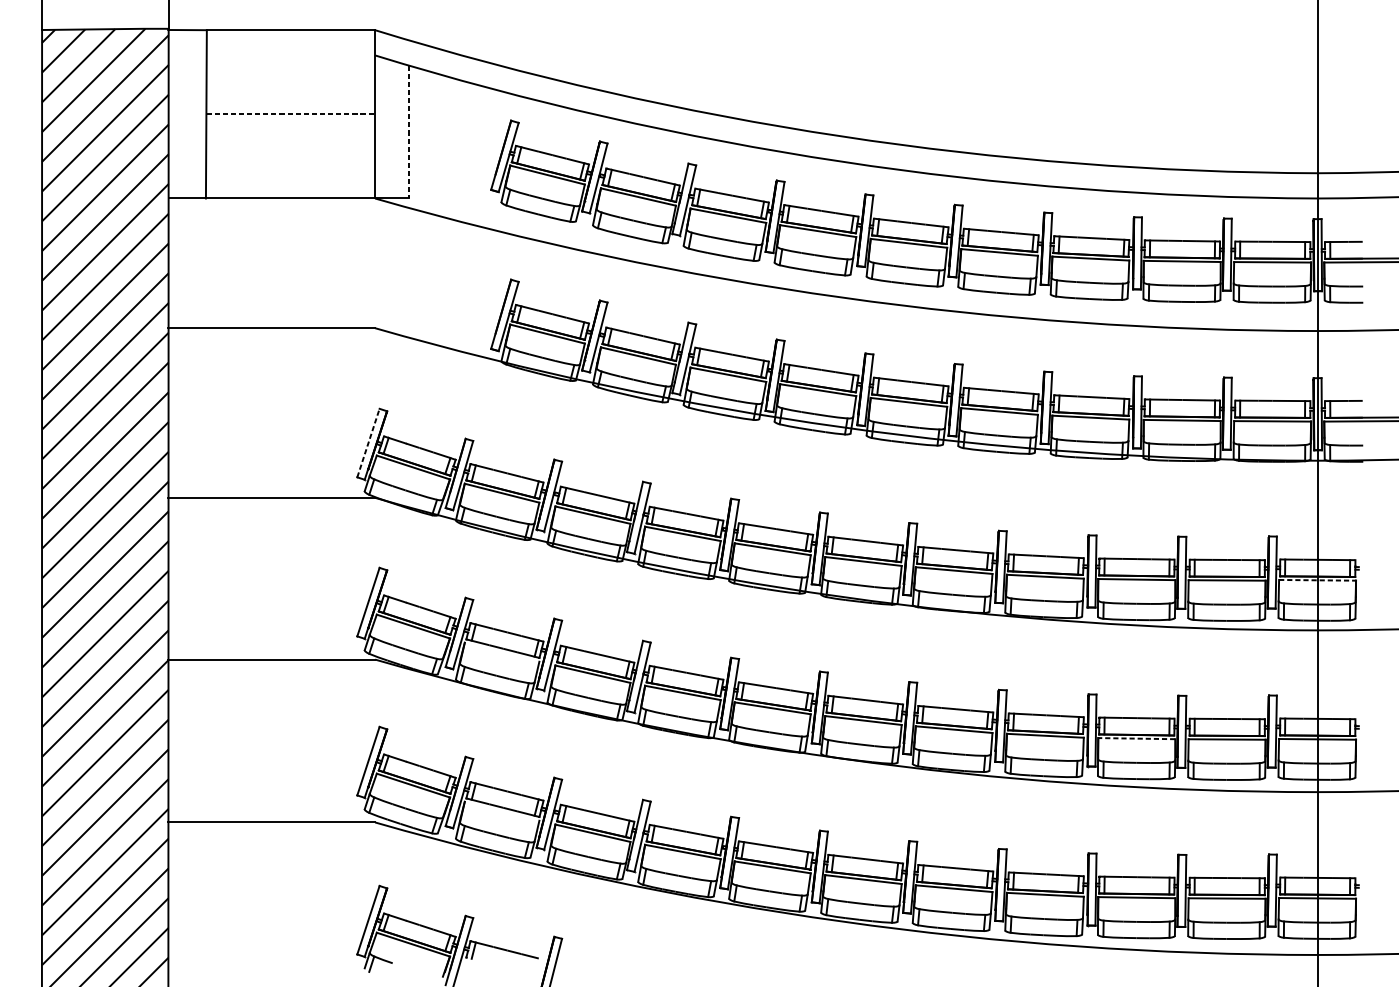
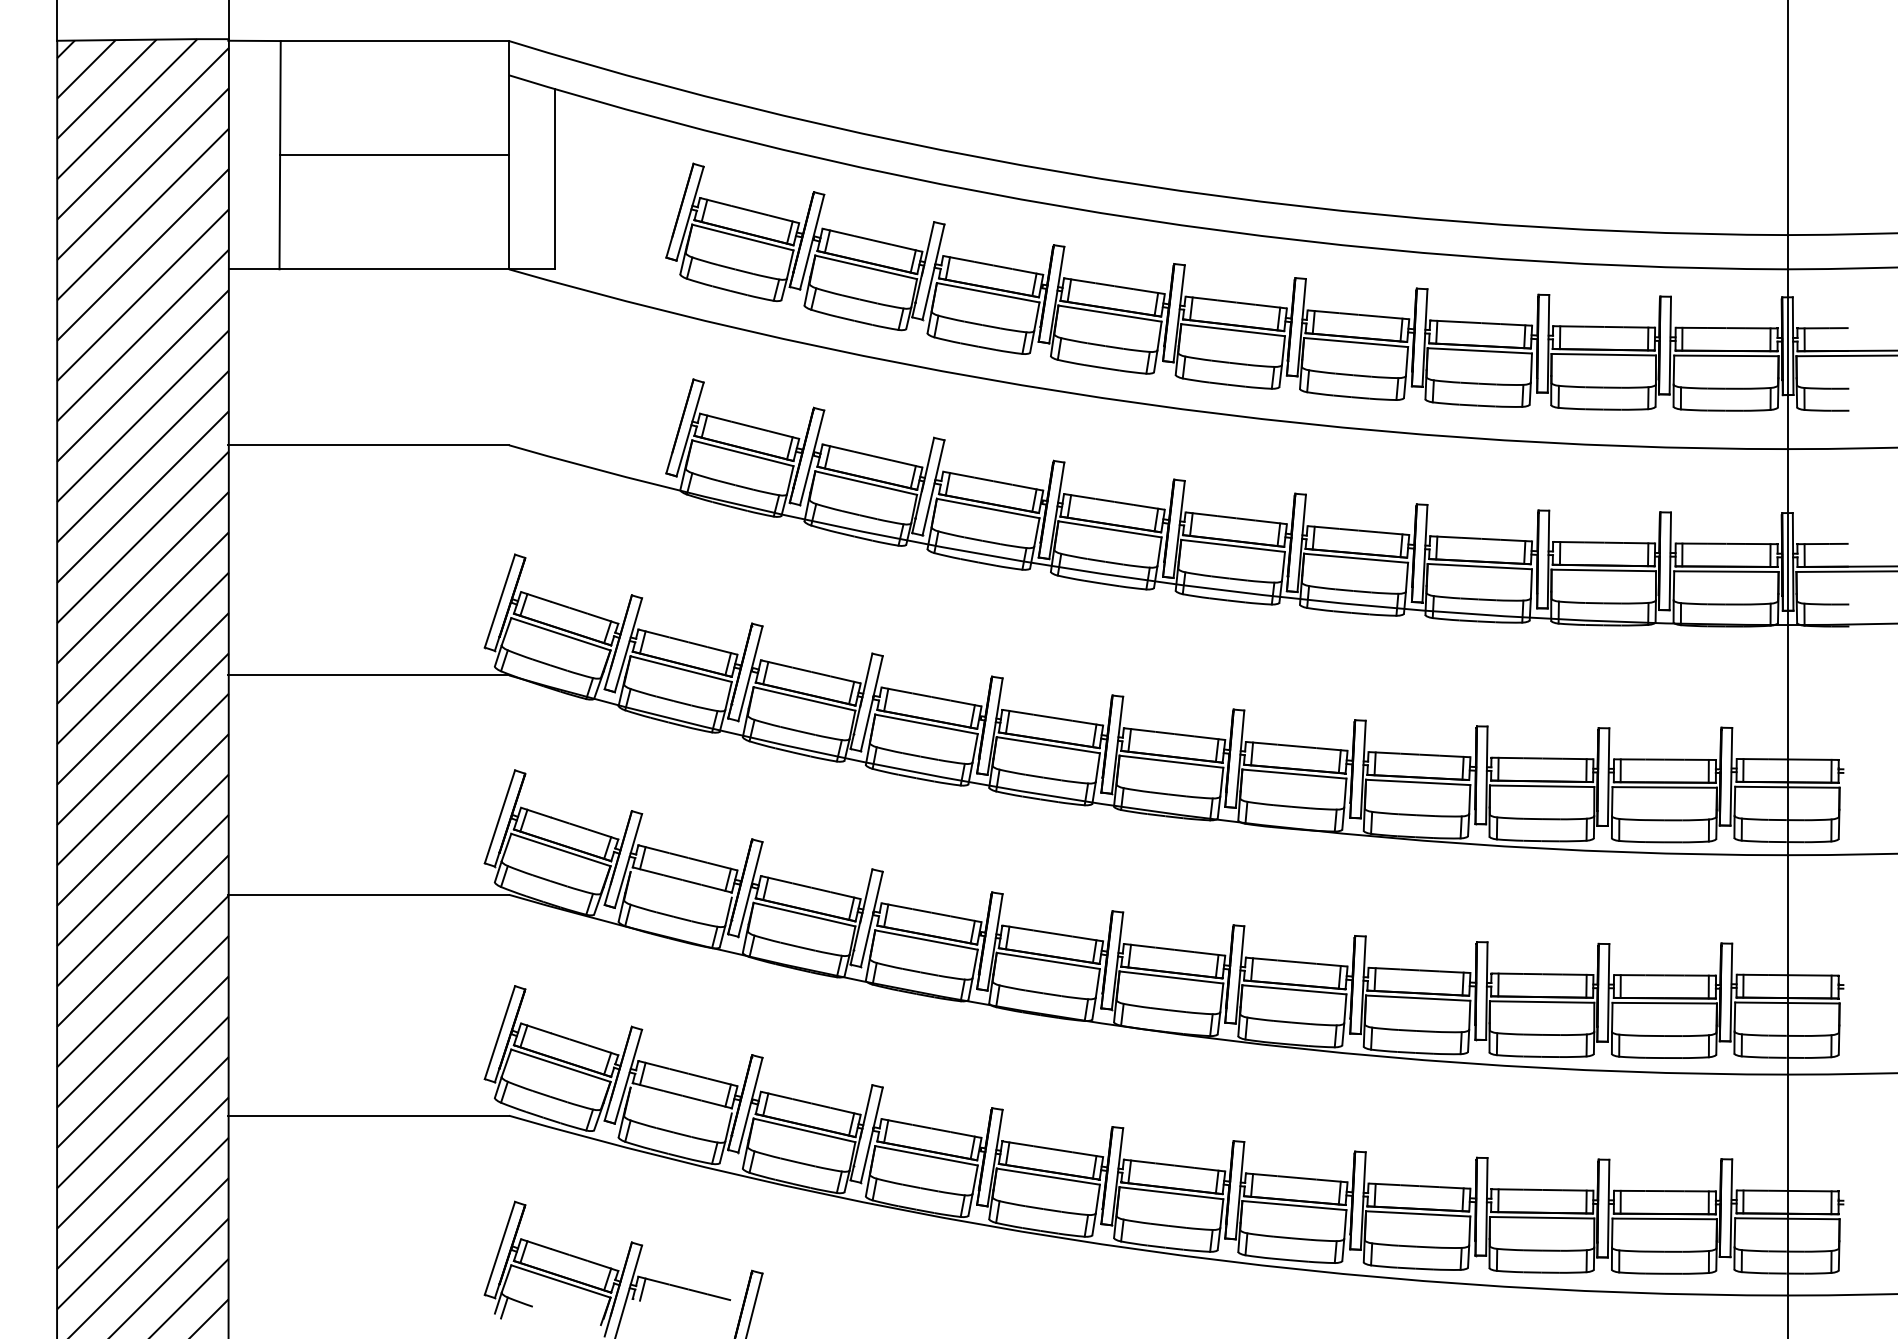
line: (291, 114) -> (395, 155), dashed -> solid
line: (408, 132) -> (554, 179), dashed -> solid
line: (368, 443) -> (499, 601), dashed -> solid
line: (1317, 580) -> (1787, 787), dashed -> solid
line: (1136, 738) -> (1541, 1002), dashed -> solid

